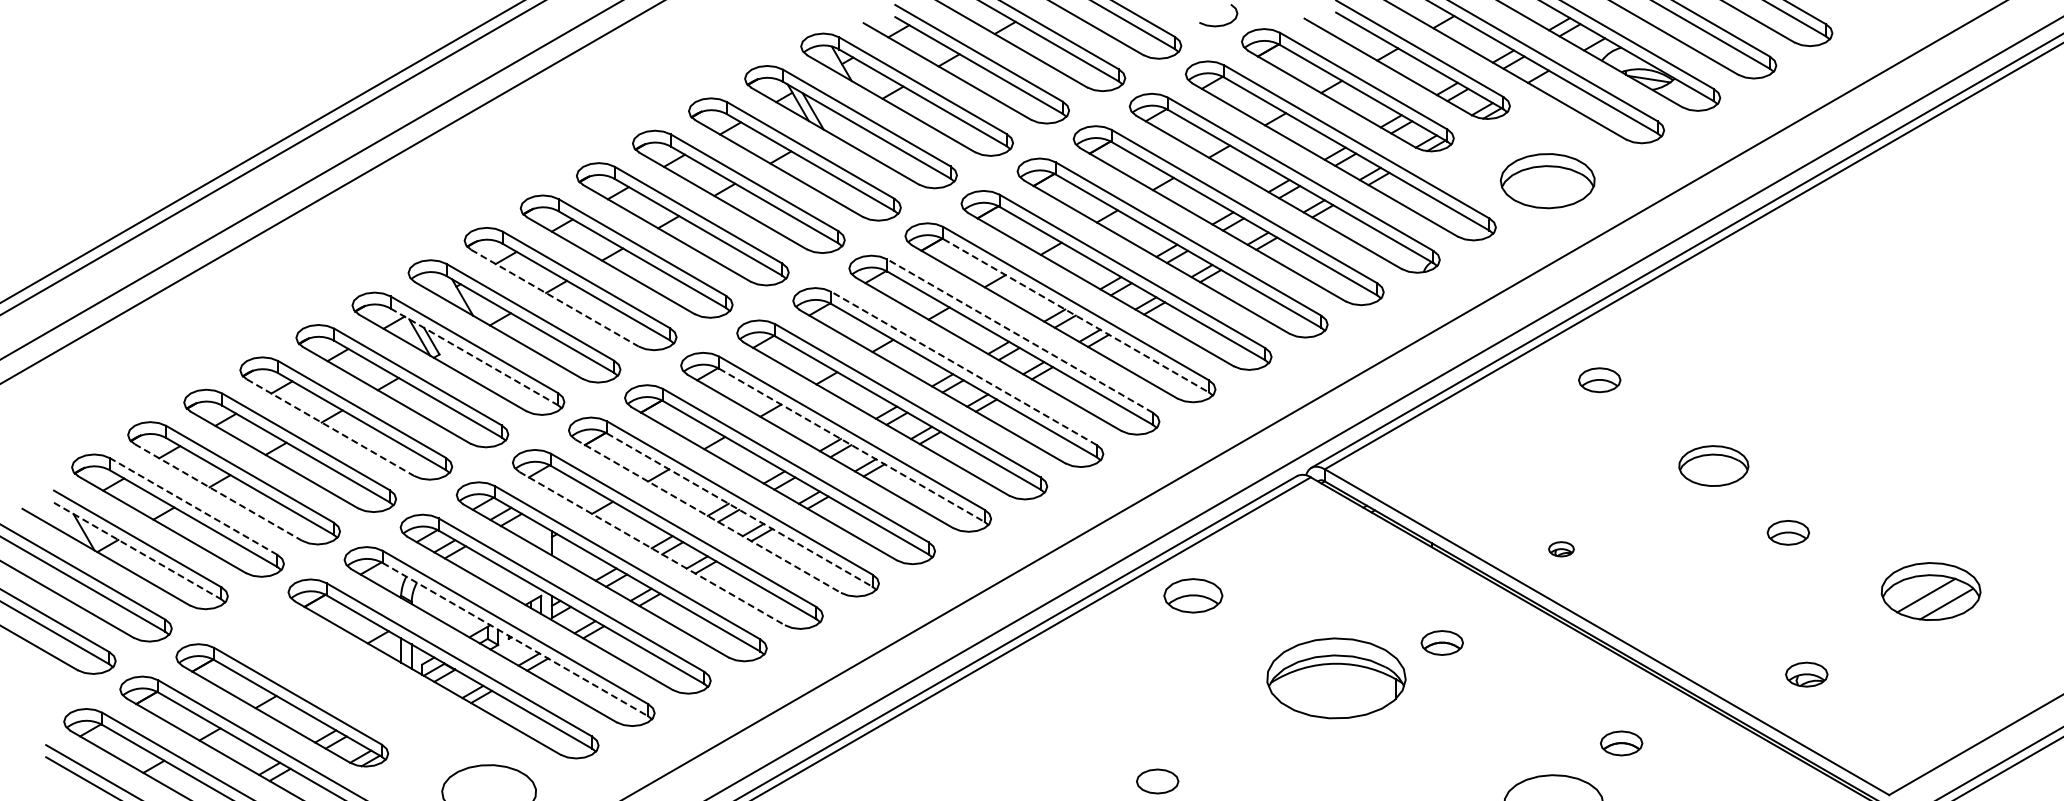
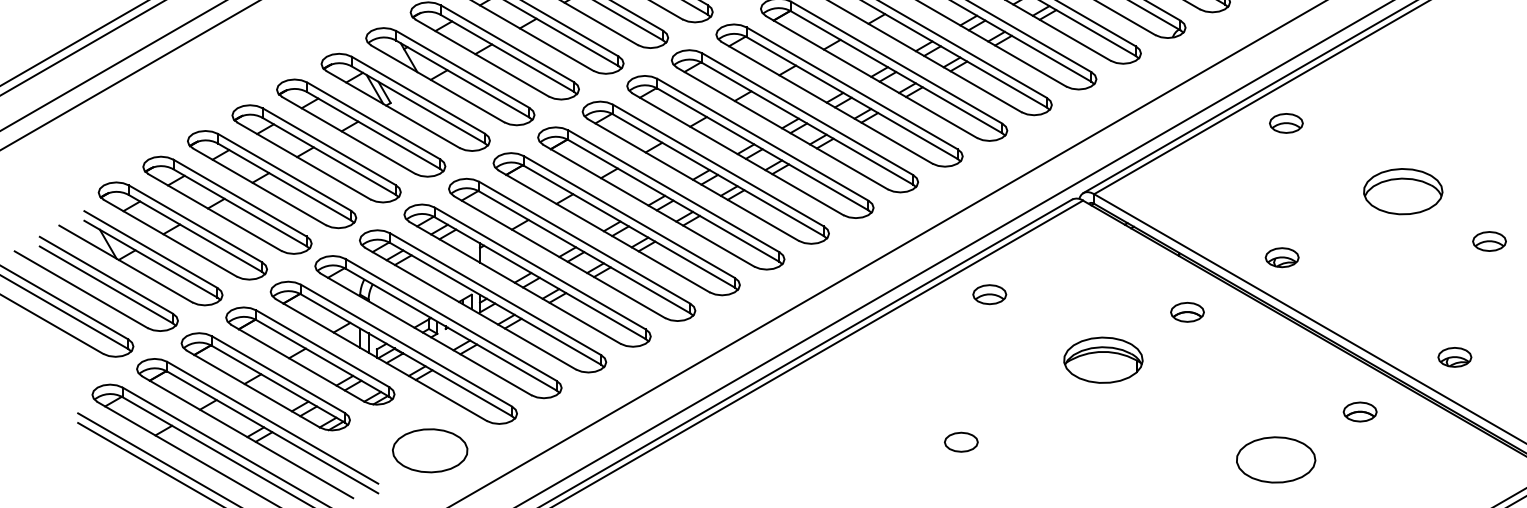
line: (554, 298) -> (482, 58), dashed -> solid
line: (1076, 316) -> (896, 72), dashed -> solid
line: (1019, 335) -> (851, 87), dashed -> solid
line: (474, 356) -> (418, 104), dashed -> solid
line: (963, 368) -> (807, 114), dashed -> solid
part: (1599, 380) -> (1286, 123), moved
line: (330, 427) -> (304, 160), dashed -> solid
line: (852, 445) -> (718, 175), dashed -> solid
part: (1713, 465) -> (1403, 191), size x1.43
line: (218, 492) -> (215, 212), dashed -> solid
line: (193, 506) -> (195, 223), dashed -> solid
line: (740, 510) -> (629, 226), dashed -> solid
line: (708, 516) -> (604, 231), dashed -> solid
part: (1788, 532) -> (1489, 241), moved
line: (652, 548) -> (559, 257), dashed -> solid
part: (1561, 549) -> (1282, 257), size x1.67
line: (137, 551) -> (150, 259), dashed -> solid
part: (1193, 595) -> (989, 294), size x0.71
line: (515, 639) -> (451, 329), dashed -> solid
part: (1441, 642) -> (1186, 311), moved
part: (338, 672) -> (310, 355), added
part: (1806, 674) -> (1454, 357), moved
part: (1336, 677) -> (1103, 359), size x0.71
part: (1621, 743) -> (1360, 412), moved

